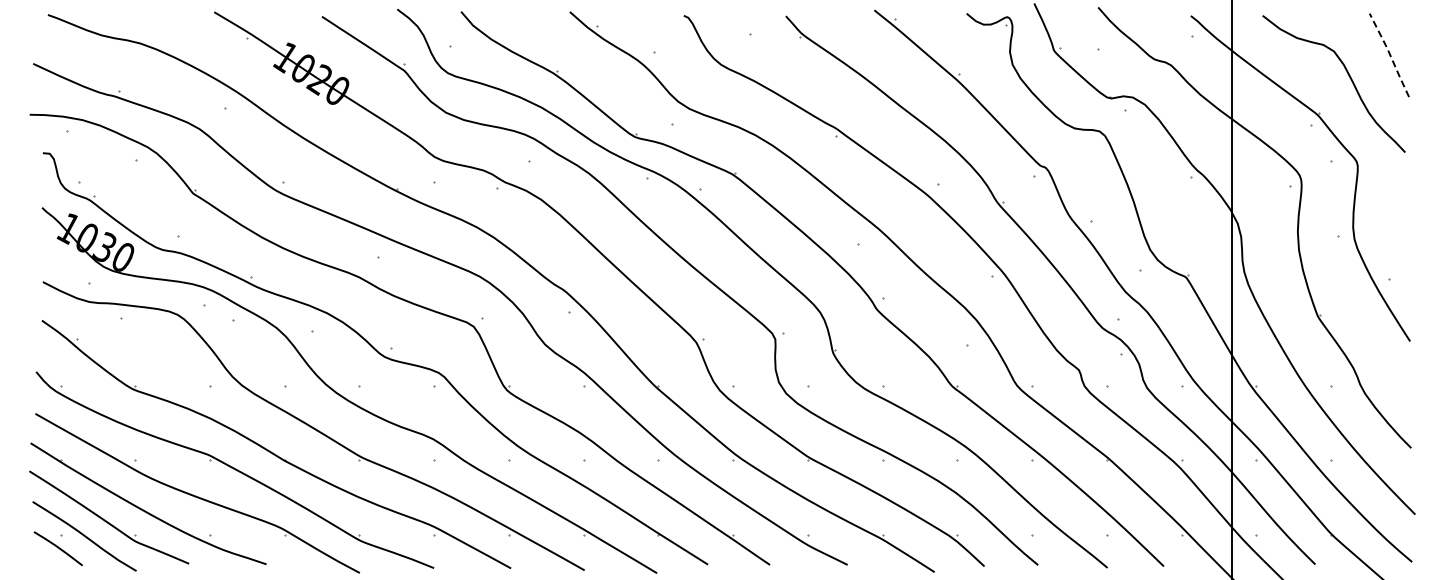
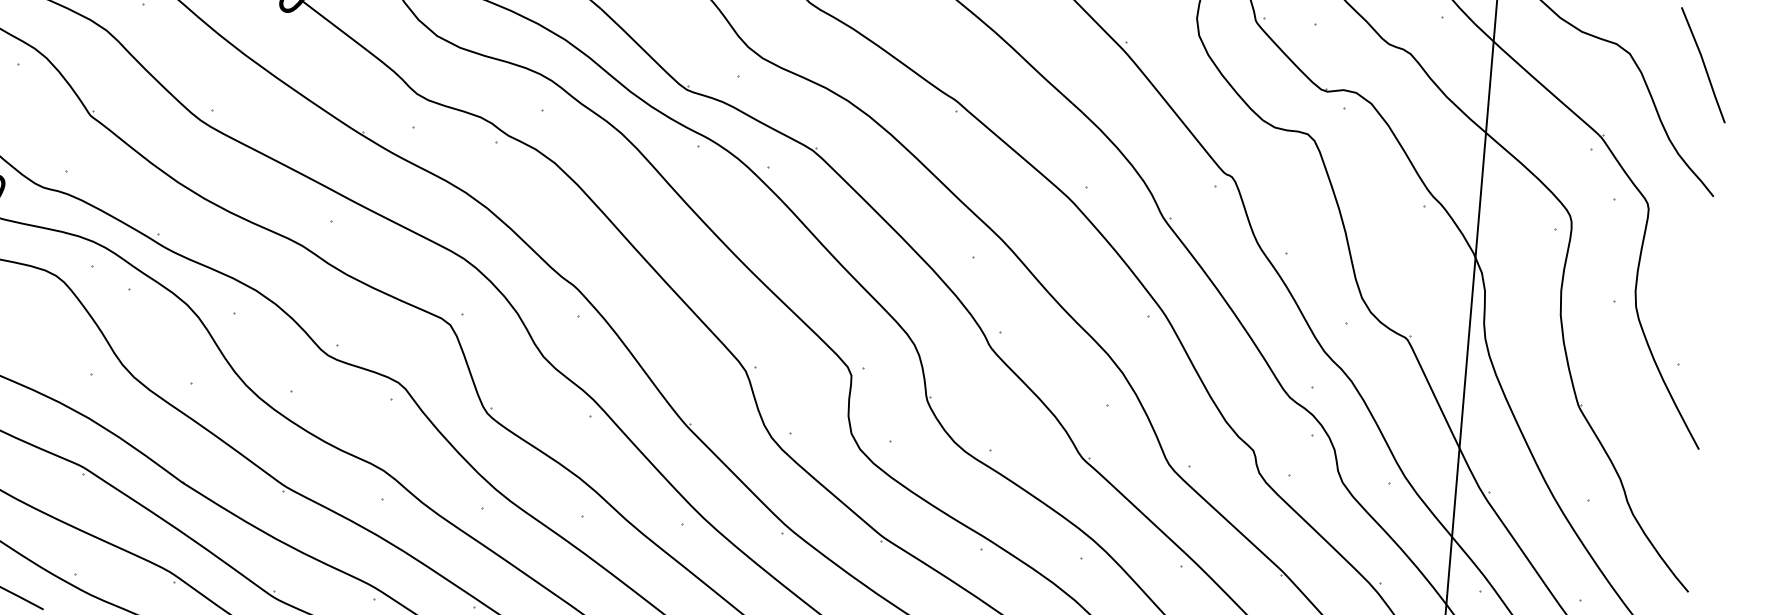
line: (1390, 54) -> (1704, 64), dashed -> solid

